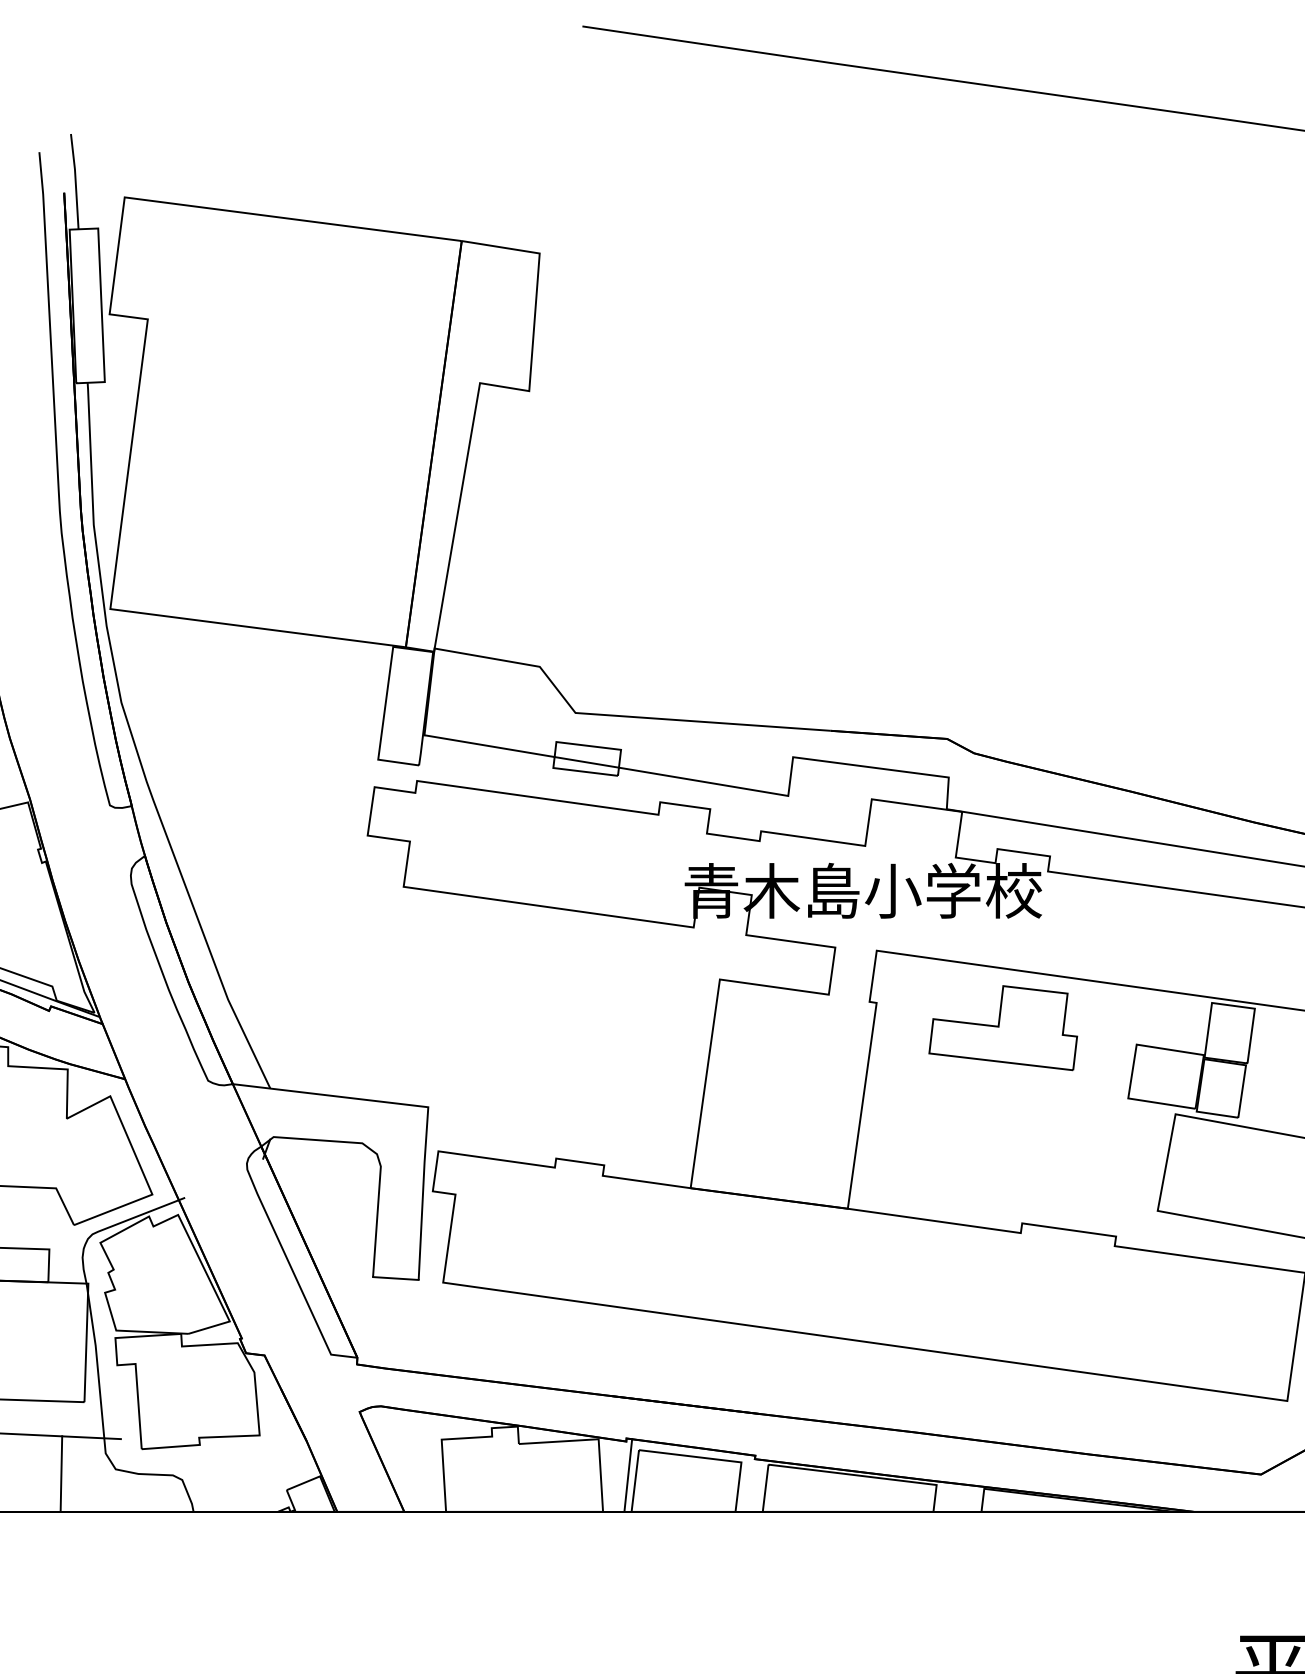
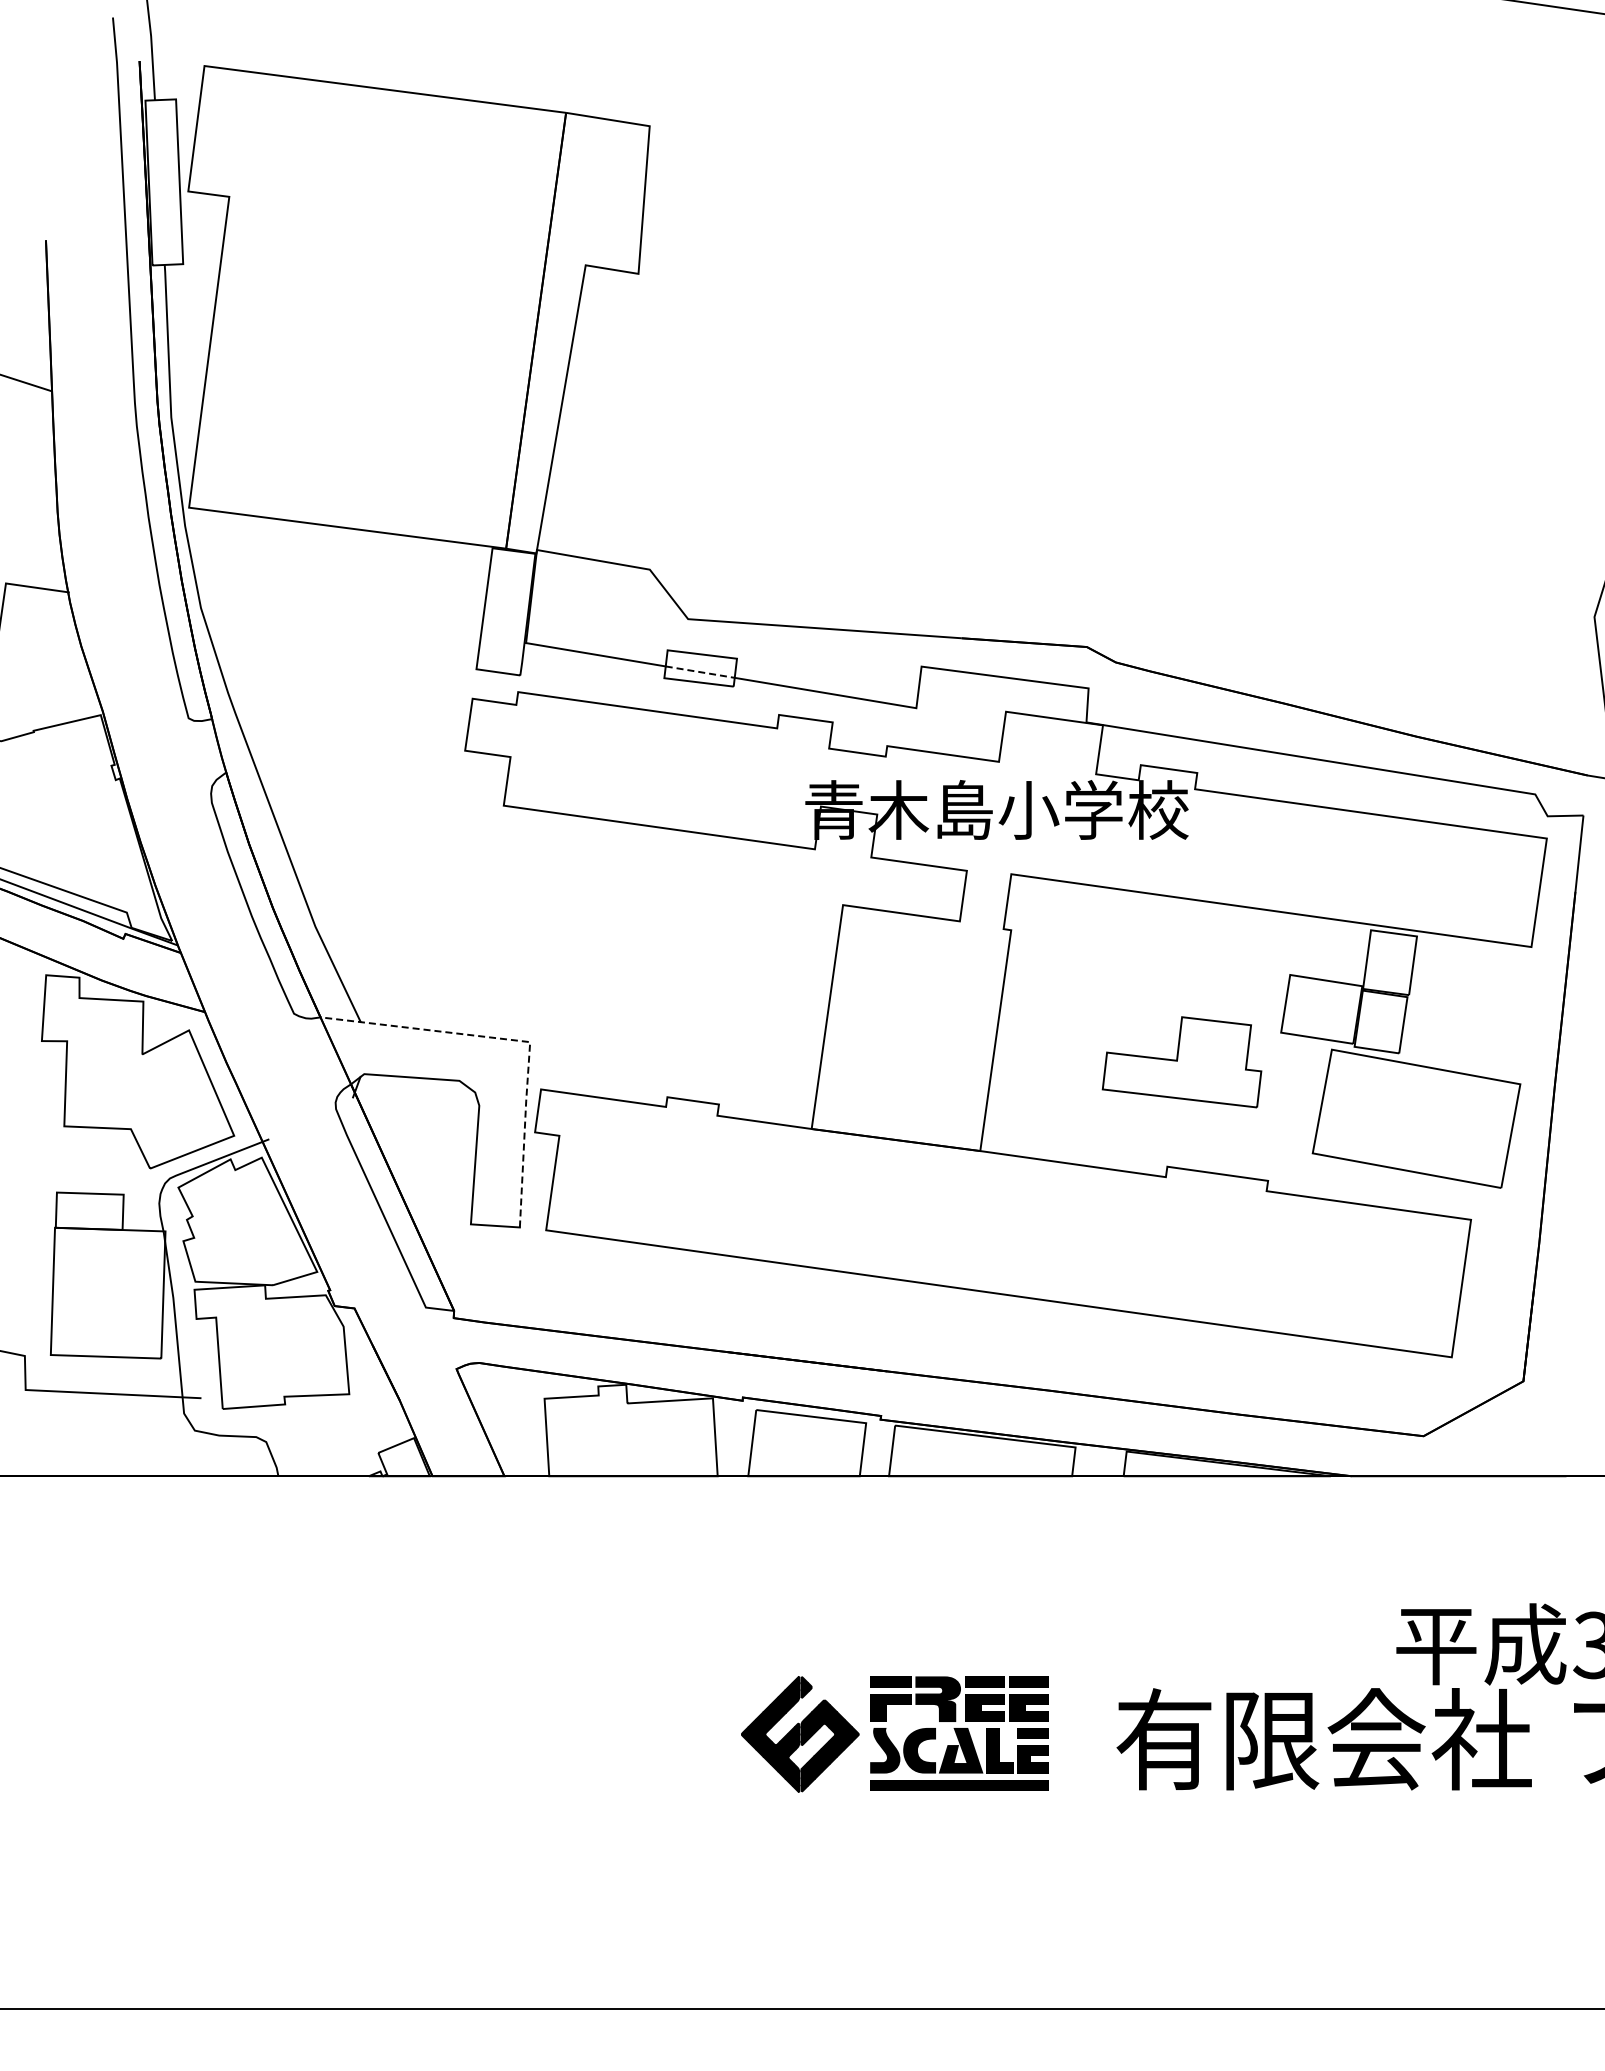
line: (587, 762) -> (700, 672), solid -> dashed
part: (1002, 1028) -> (1181, 1062), moved
line: (417, 1105) -> (518, 1040), solid -> dashed
line: (61, 1473) -> (136, 1435), removed
line: (628, 1475) -> (744, 1437), removed

